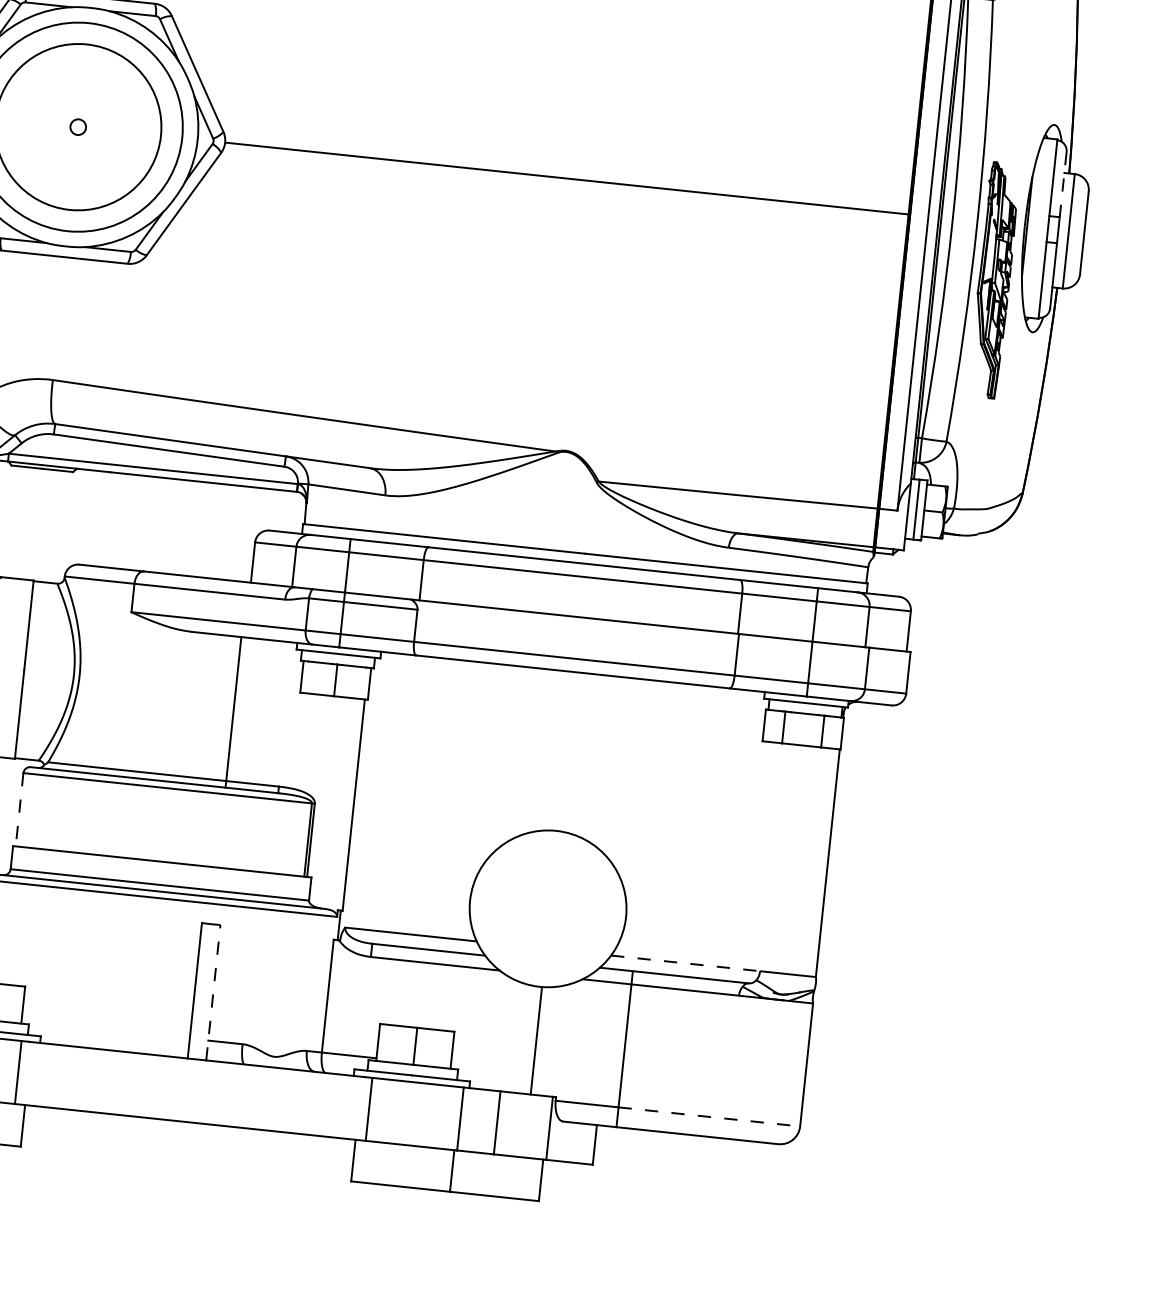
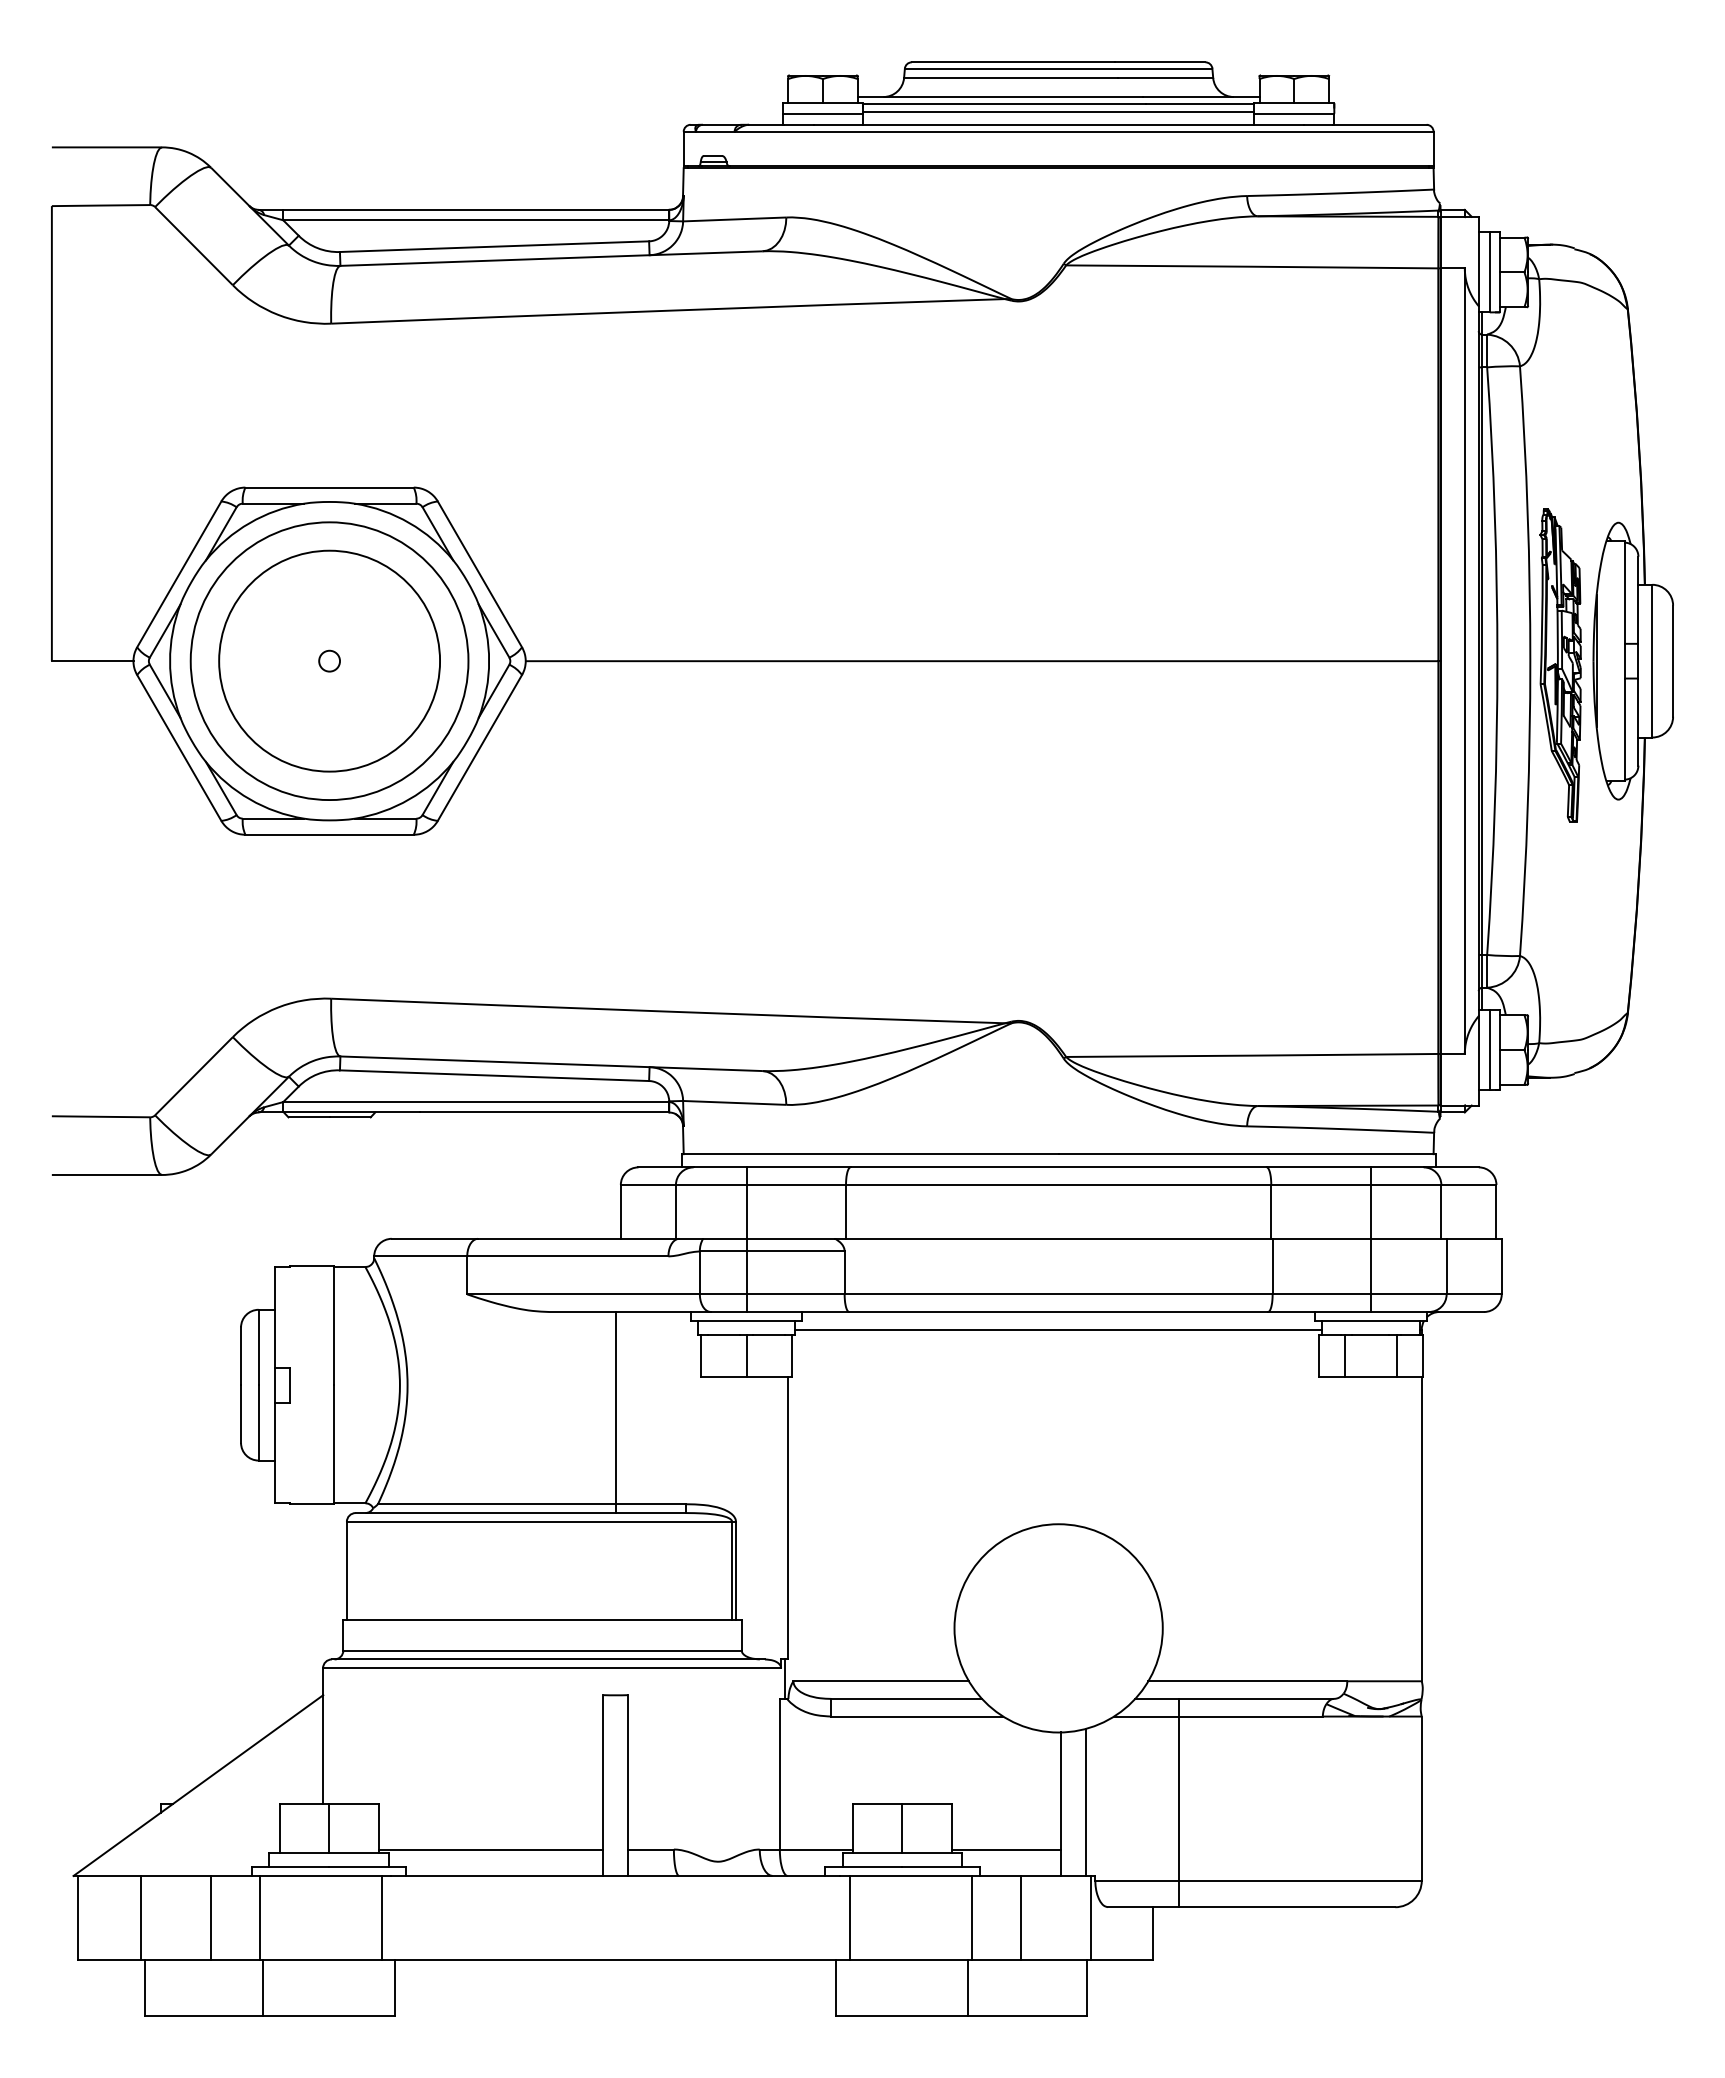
line: (1063, 184) -> (1638, 600), dashed -> solid
part: (994, 280) -> (1560, 665), moved
line: (571, 685) -> (1058, 1329), added
line: (19, 809) -> (346, 1570), dashed -> solid
line: (686, 963) -> (1248, 1681), dashed -> solid
line: (213, 992) -> (628, 1785), dashed -> solid
line: (105, 1029) -> (490, 1849), added
line: (555, 1041) -> (1086, 1802), added
line: (491, 1070) -> (1006, 1849), added
line: (710, 1116) -> (1301, 1880), dashed -> solid

